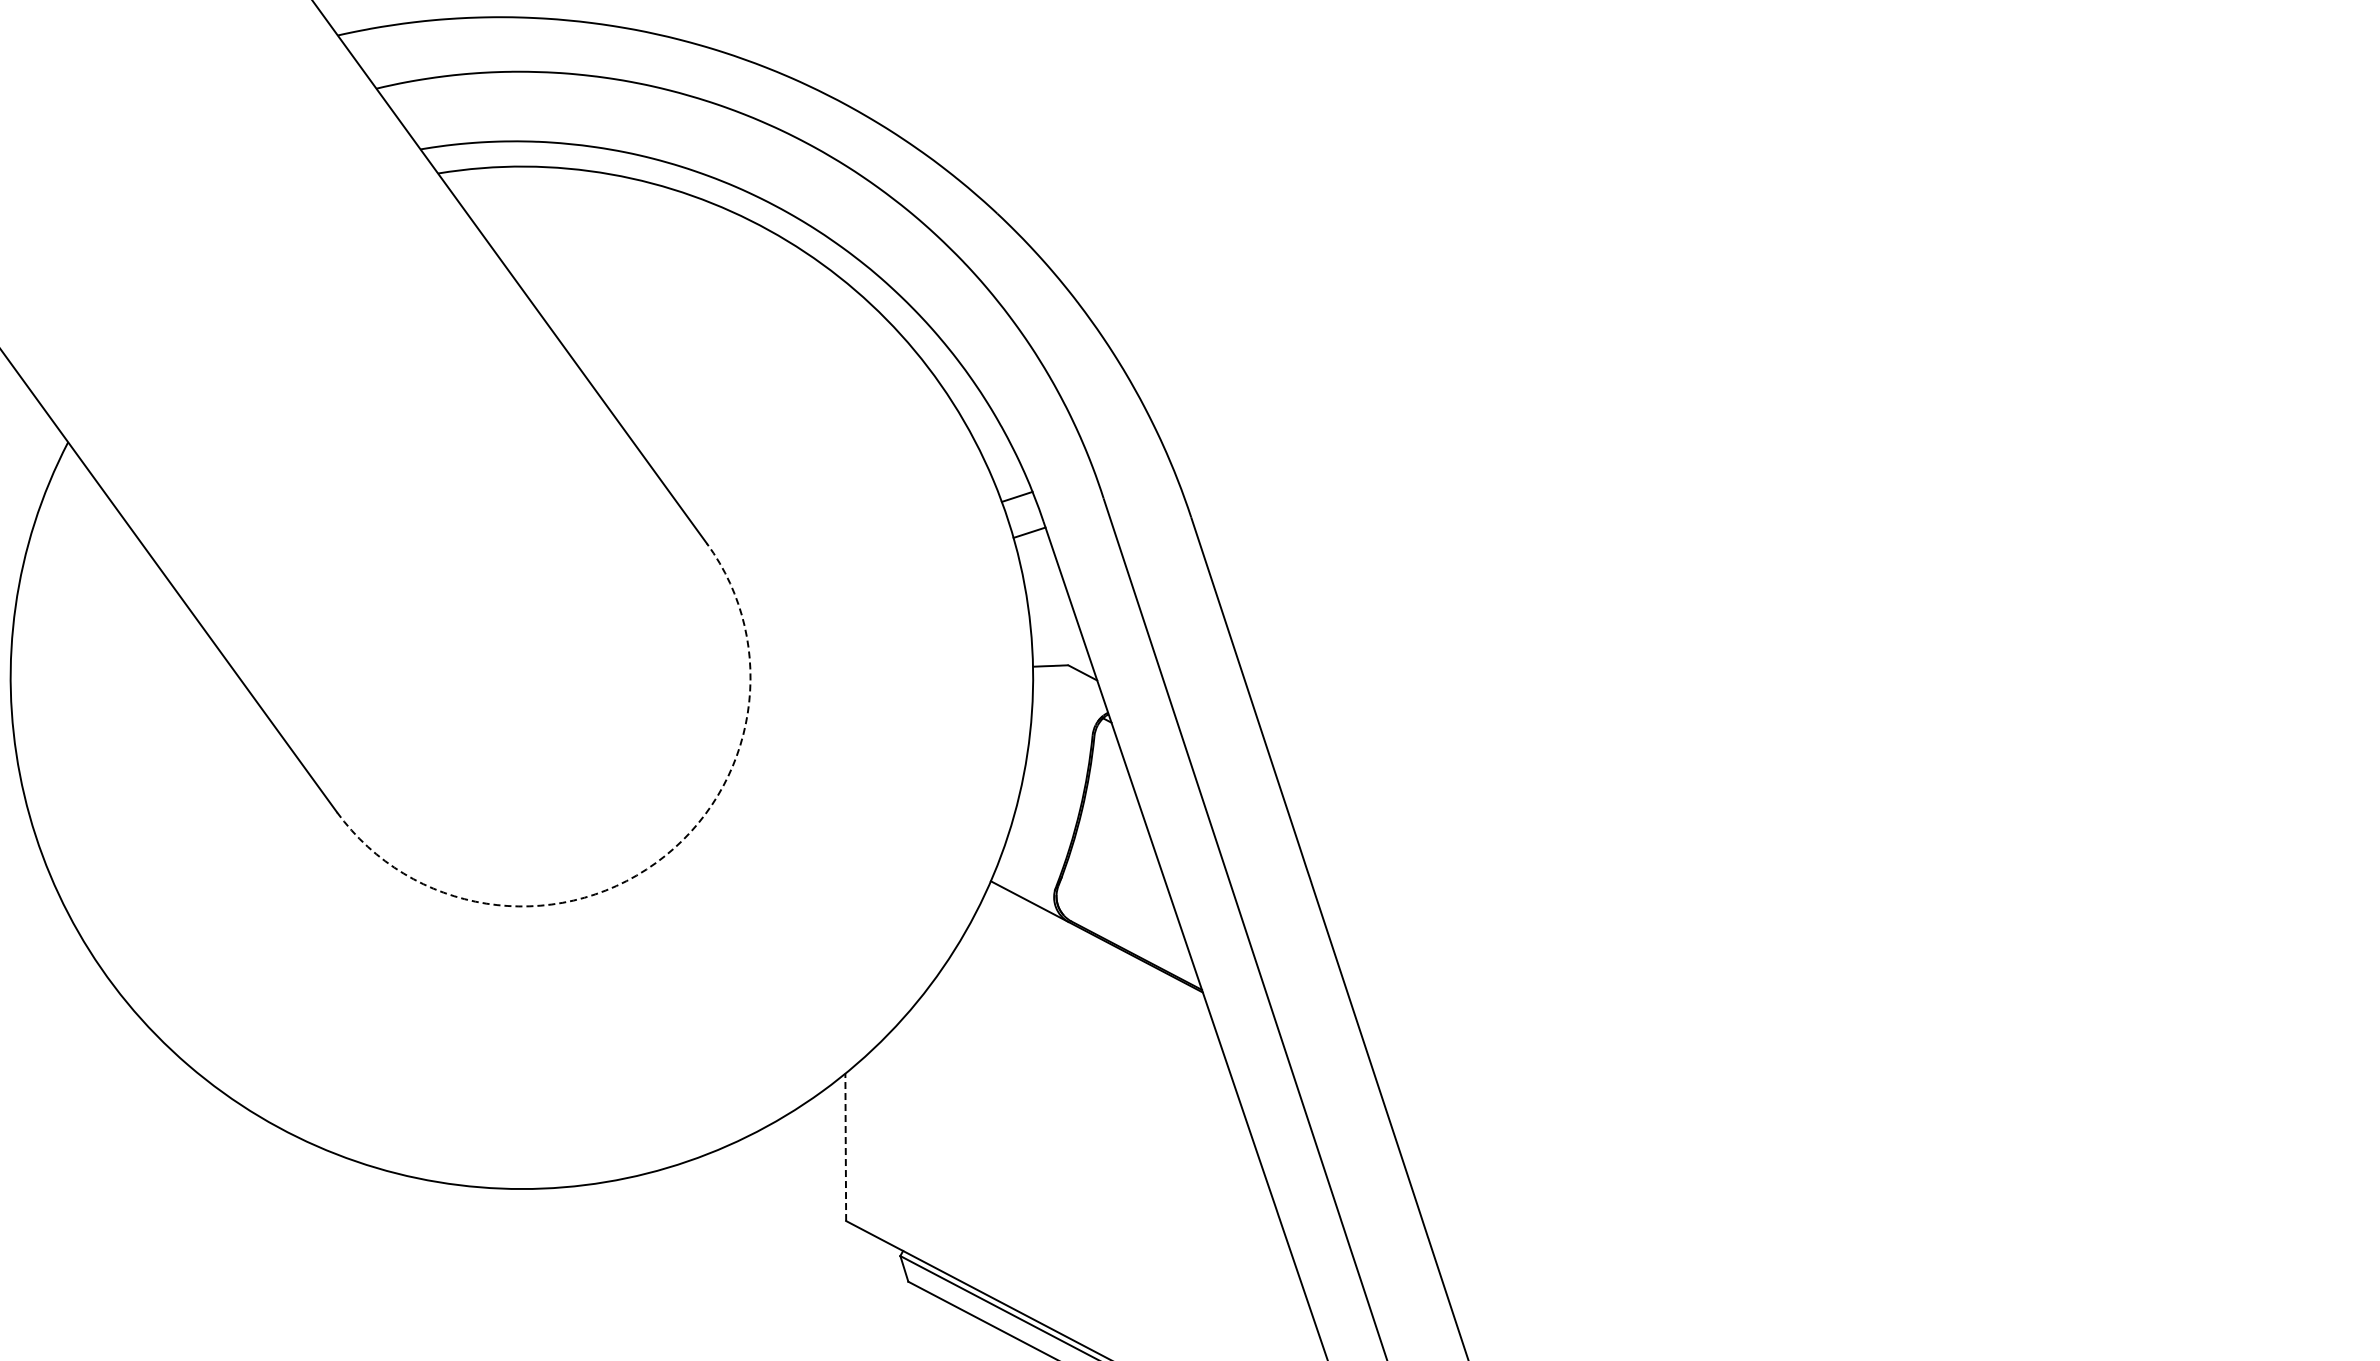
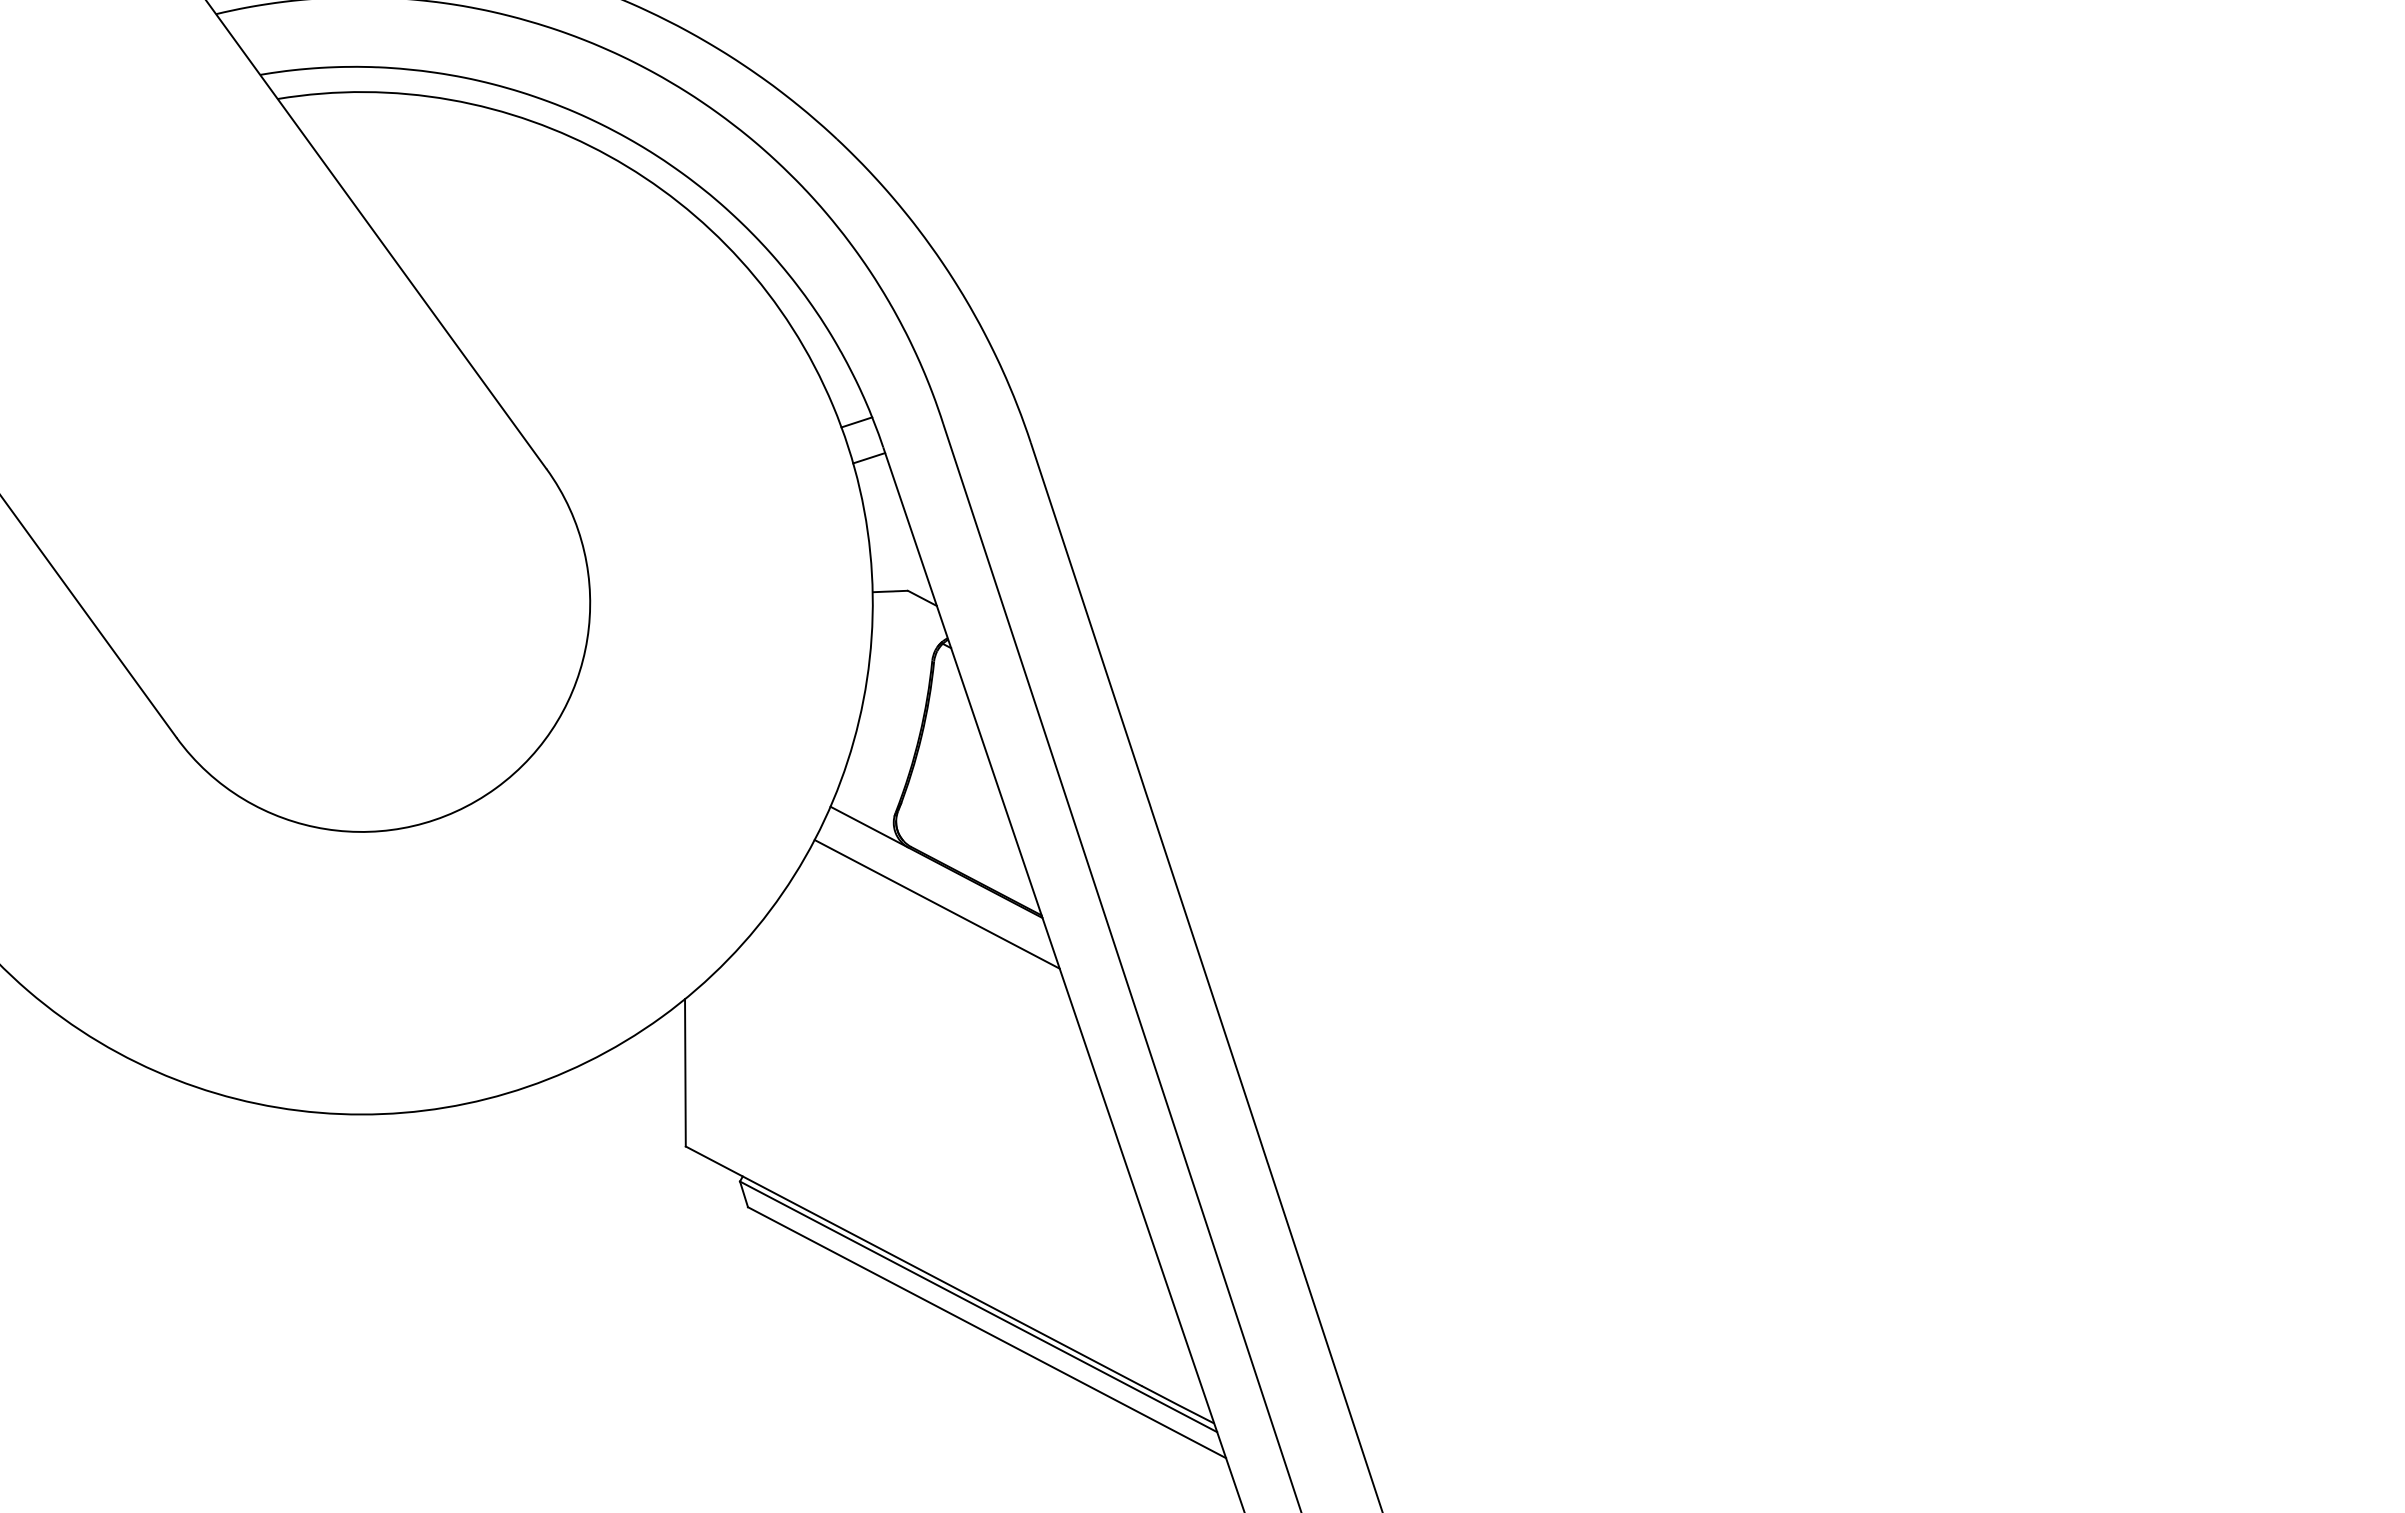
arc: (655, 863) -> (495, 788), dashed -> solid
line: (1096, 978) -> (936, 903), added
line: (845, 1147) -> (685, 1072), dashed -> solid

